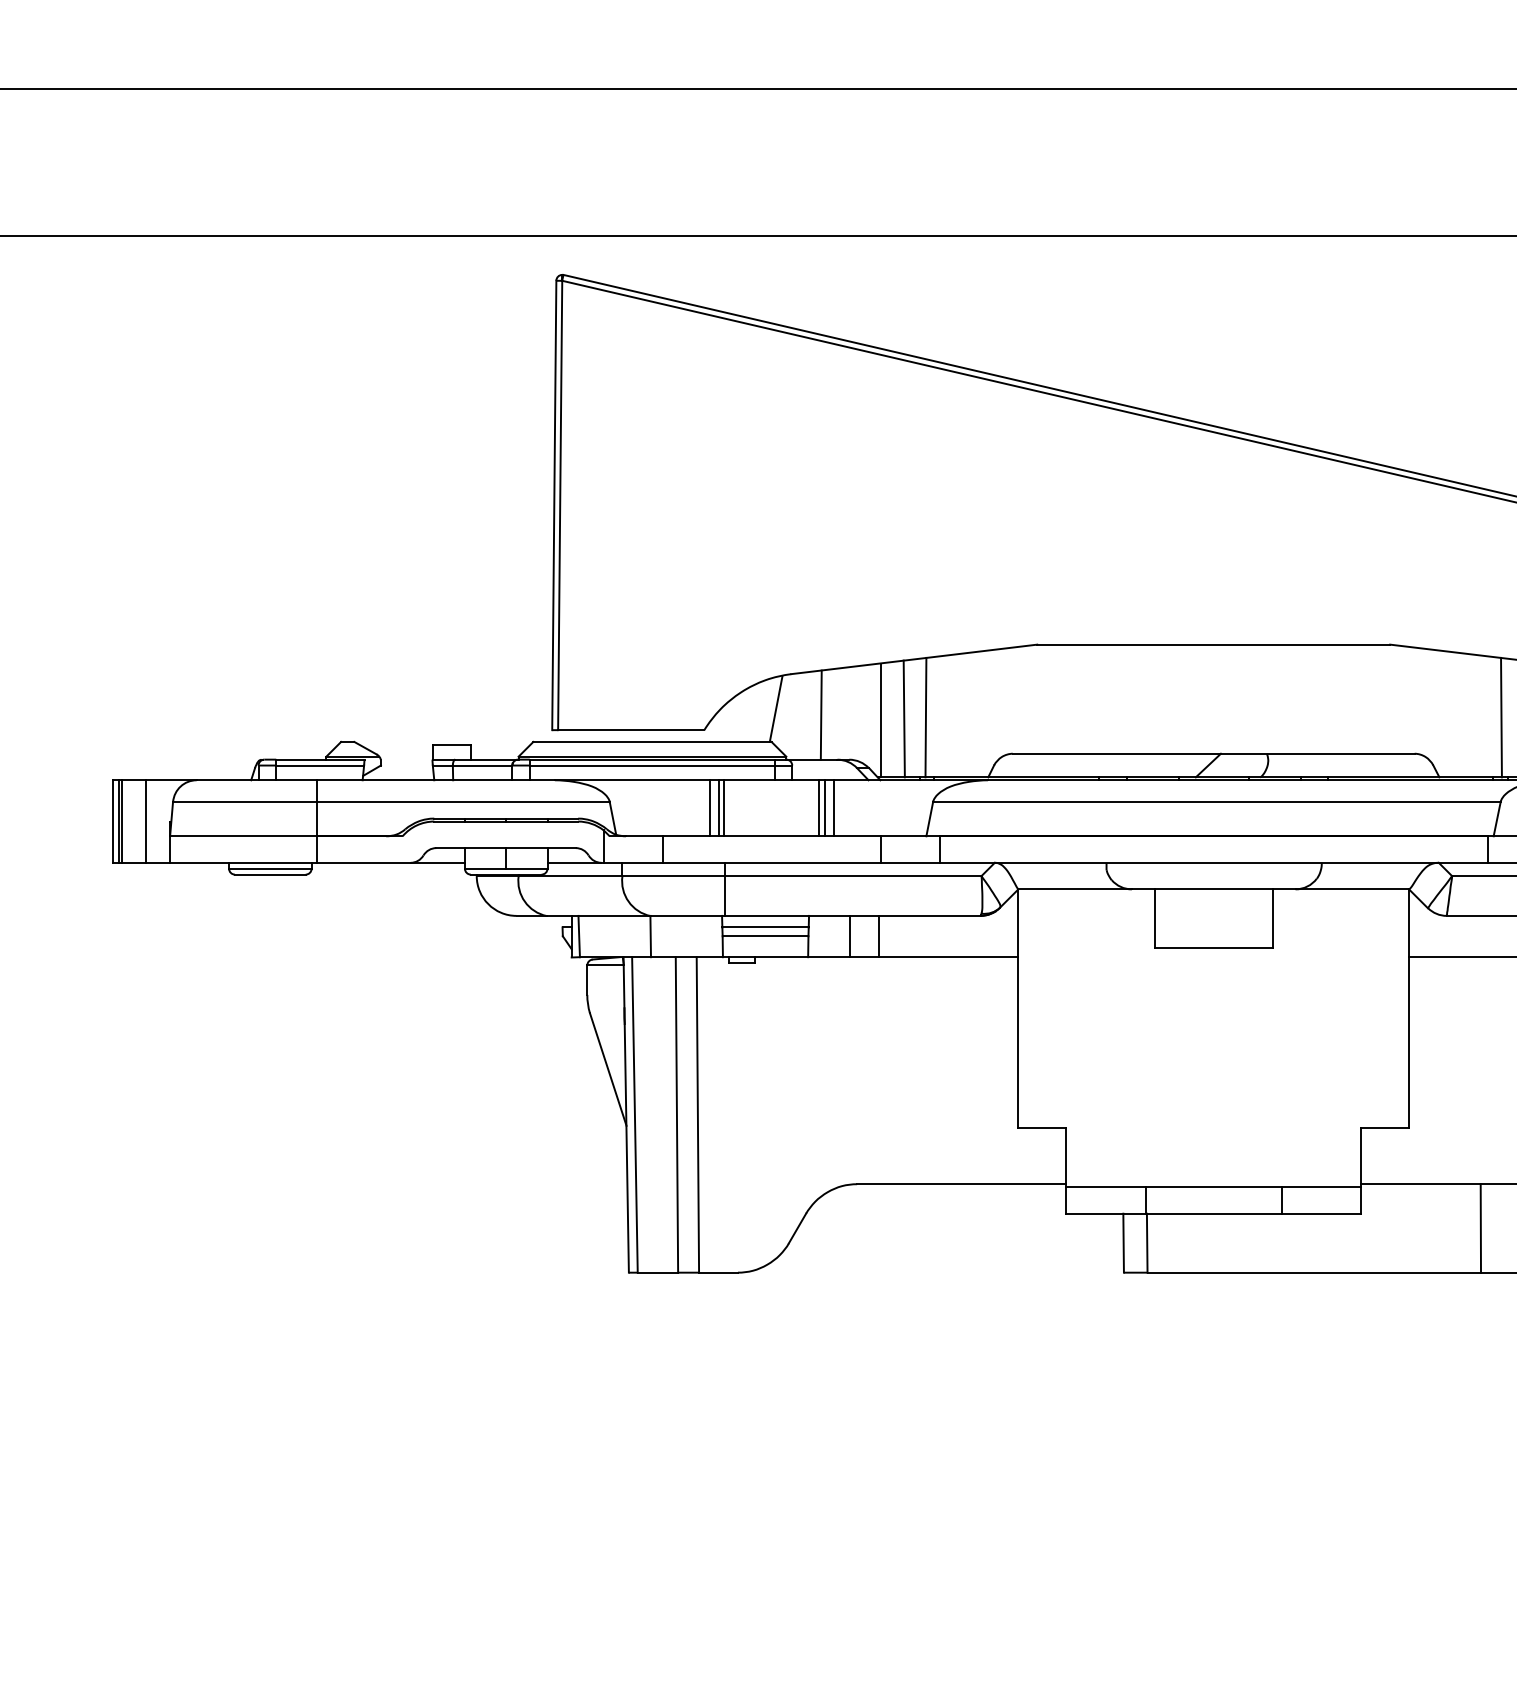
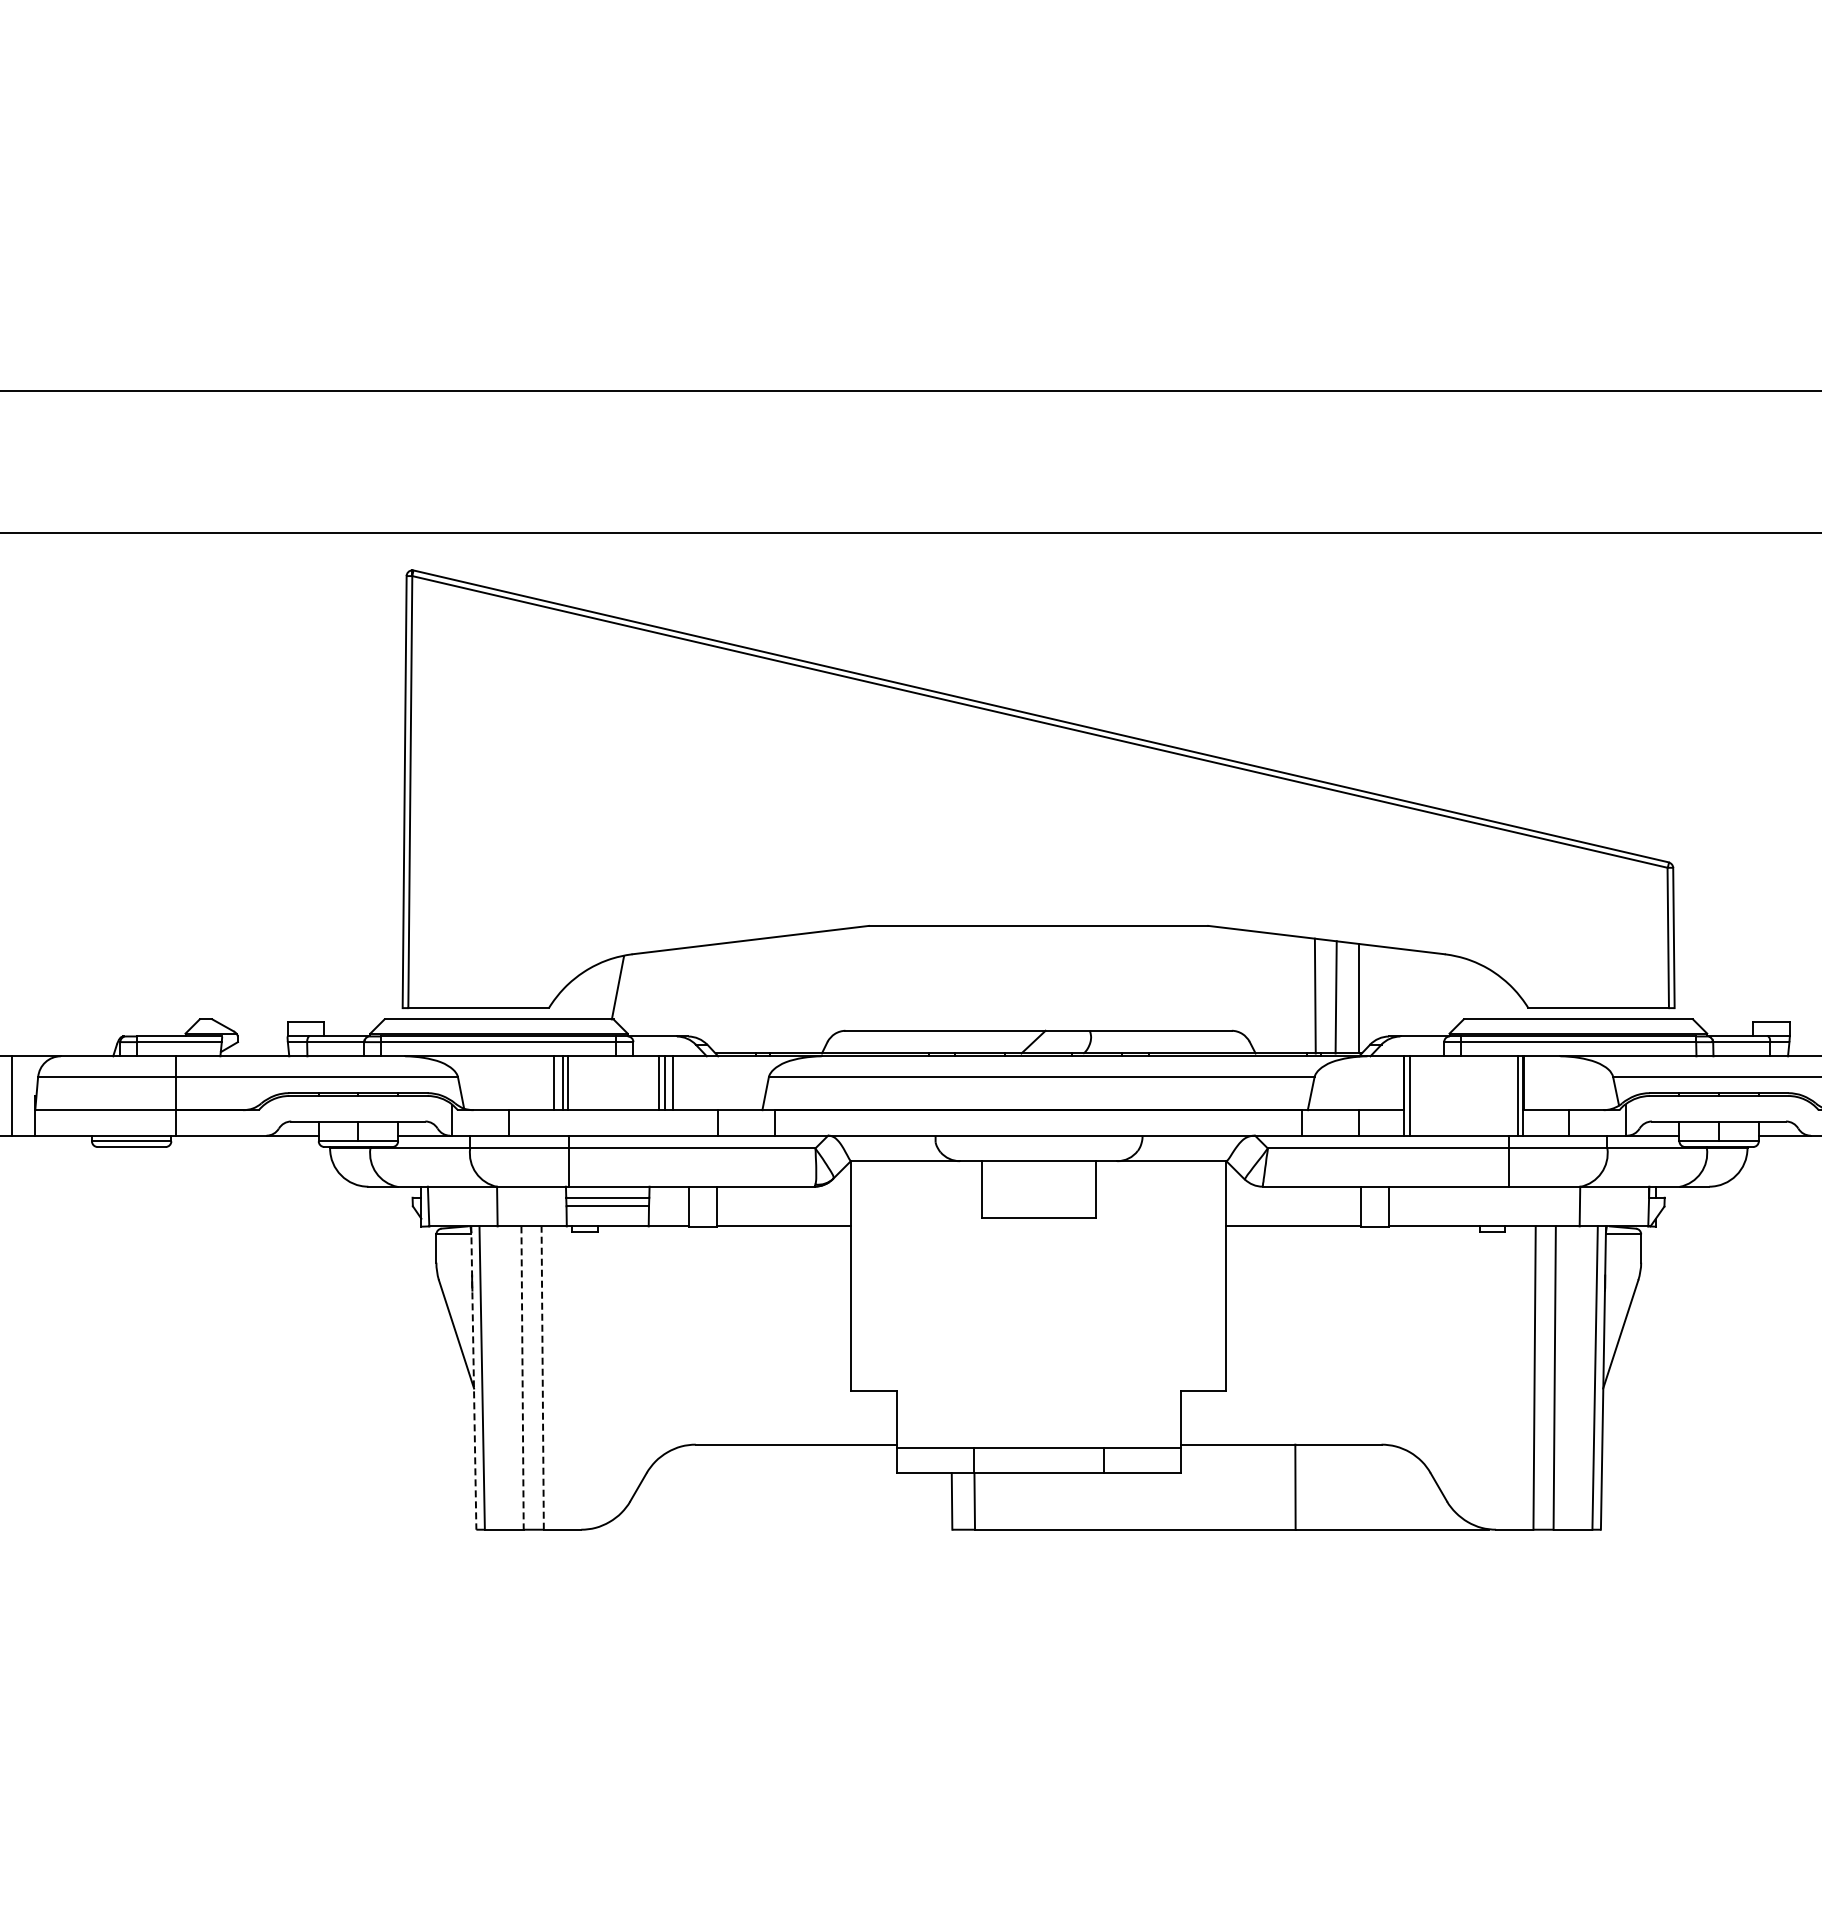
line: (820, 714) -> (660, 993), removed
line: (925, 717) -> (761, 995), removed
line: (903, 719) -> (740, 997), removed
line: (880, 720) -> (718, 998), removed
line: (625, 1115) -> (473, 1378), solid -> dashed
line: (676, 1115) -> (522, 1378), solid -> dashed
line: (697, 1115) -> (542, 1378), solid -> dashed

